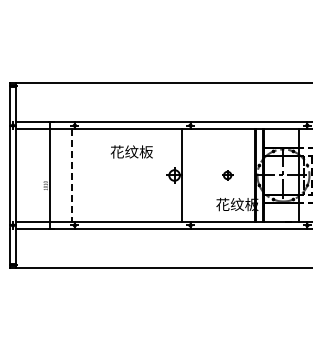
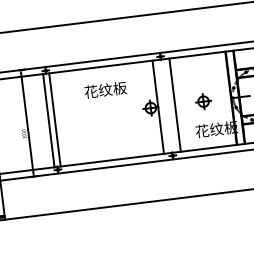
line: (71, 175) -> (48, 120), dashed -> solid
line: (77, 175) -> (54, 119), added
line: (199, 175) -> (175, 105), added
part: (227, 175) -> (203, 101), size x1.43

